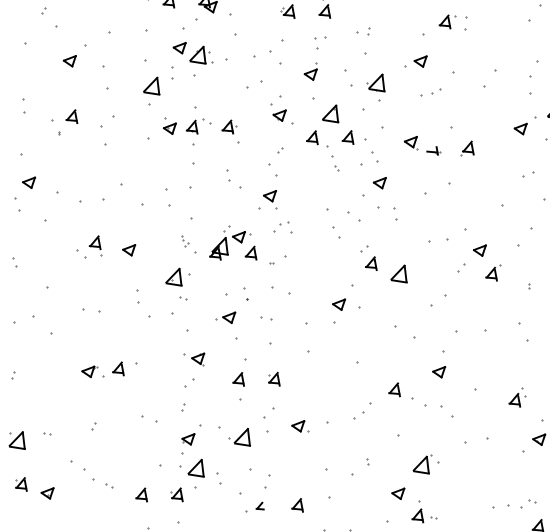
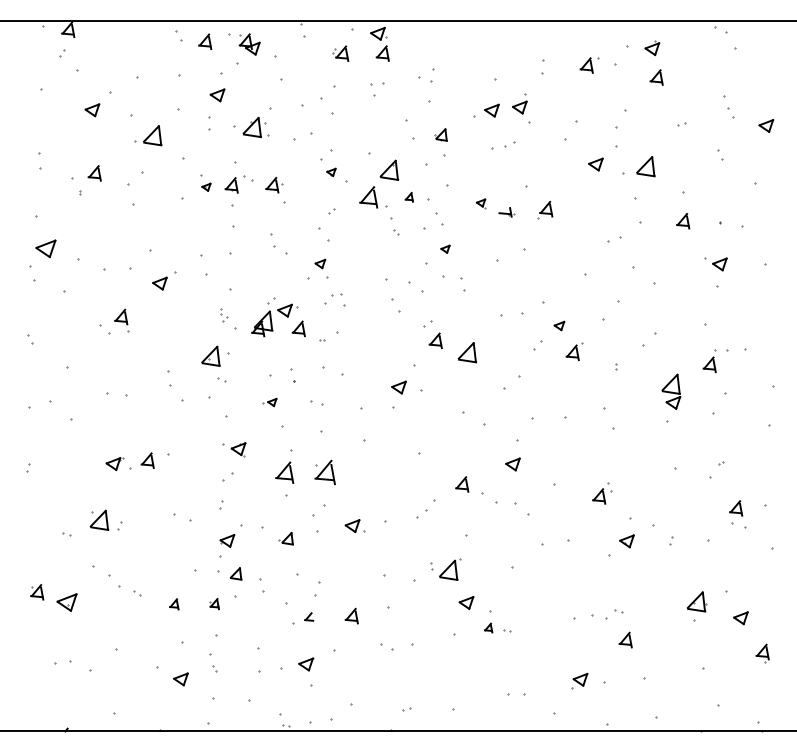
part: (447, 21) -> (589, 65), moved
part: (368, 30) -> (432, 75), size x1.6
part: (200, 55) -> (255, 127), moved
part: (310, 71) -> (519, 103), moved
part: (375, 82) -> (440, 134), size x0.6
part: (151, 86) -> (152, 135), moved
part: (279, 115) -> (331, 172), size x0.6
part: (170, 129) -> (206, 187), size x0.6
part: (520, 129) -> (595, 164), moved
part: (312, 137) -> (368, 197), size x1.4
part: (348, 137) -> (409, 197), size x0.6
part: (411, 143) -> (481, 203), size x0.6
part: (28, 182) -> (45, 248), size x1.4
part: (379, 183) -> (445, 249), size x0.6
part: (270, 195) -> (320, 263), size x0.7
part: (128, 250) -> (159, 283), moved
part: (479, 250) -> (559, 325), size x0.7
part: (225, 317) -> (269, 402), size x0.6
part: (238, 379) -> (284, 472), size x1.4
part: (274, 379) -> (325, 472), size x1.6
part: (239, 437) -> (285, 538), size x0.6
part: (17, 439) -> (99, 519), moved
part: (422, 464) -> (450, 569), moved
part: (195, 467) -> (235, 573), size x0.6
part: (47, 493) -> (66, 602), size x1.4
part: (177, 494) -> (214, 603), size x0.7
part: (141, 495) -> (174, 604), size x0.7
part: (417, 515) -> (488, 627), size x0.6

